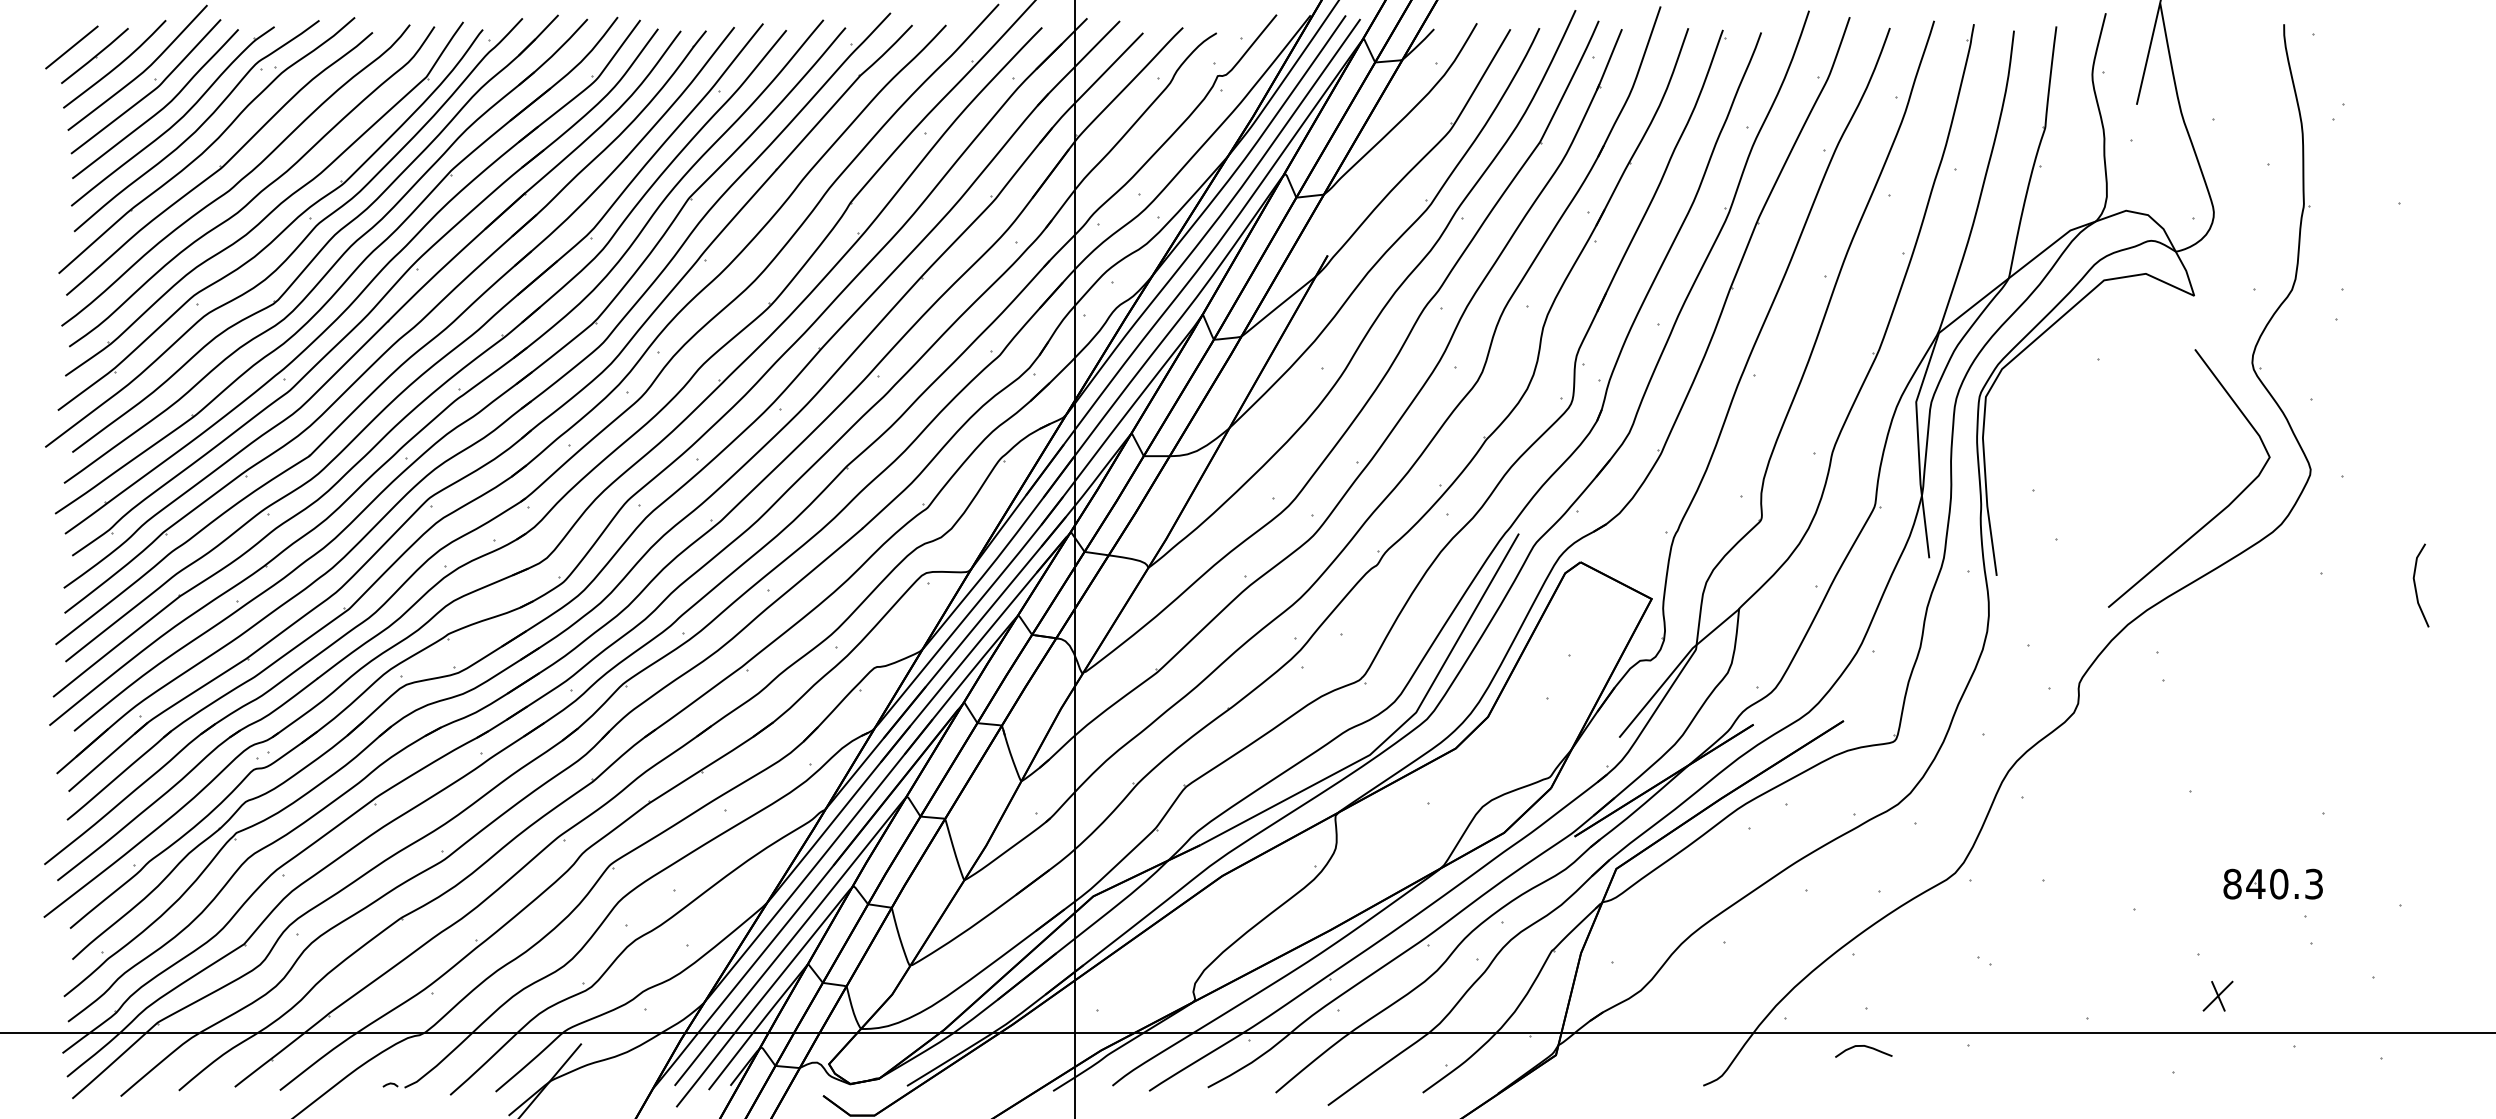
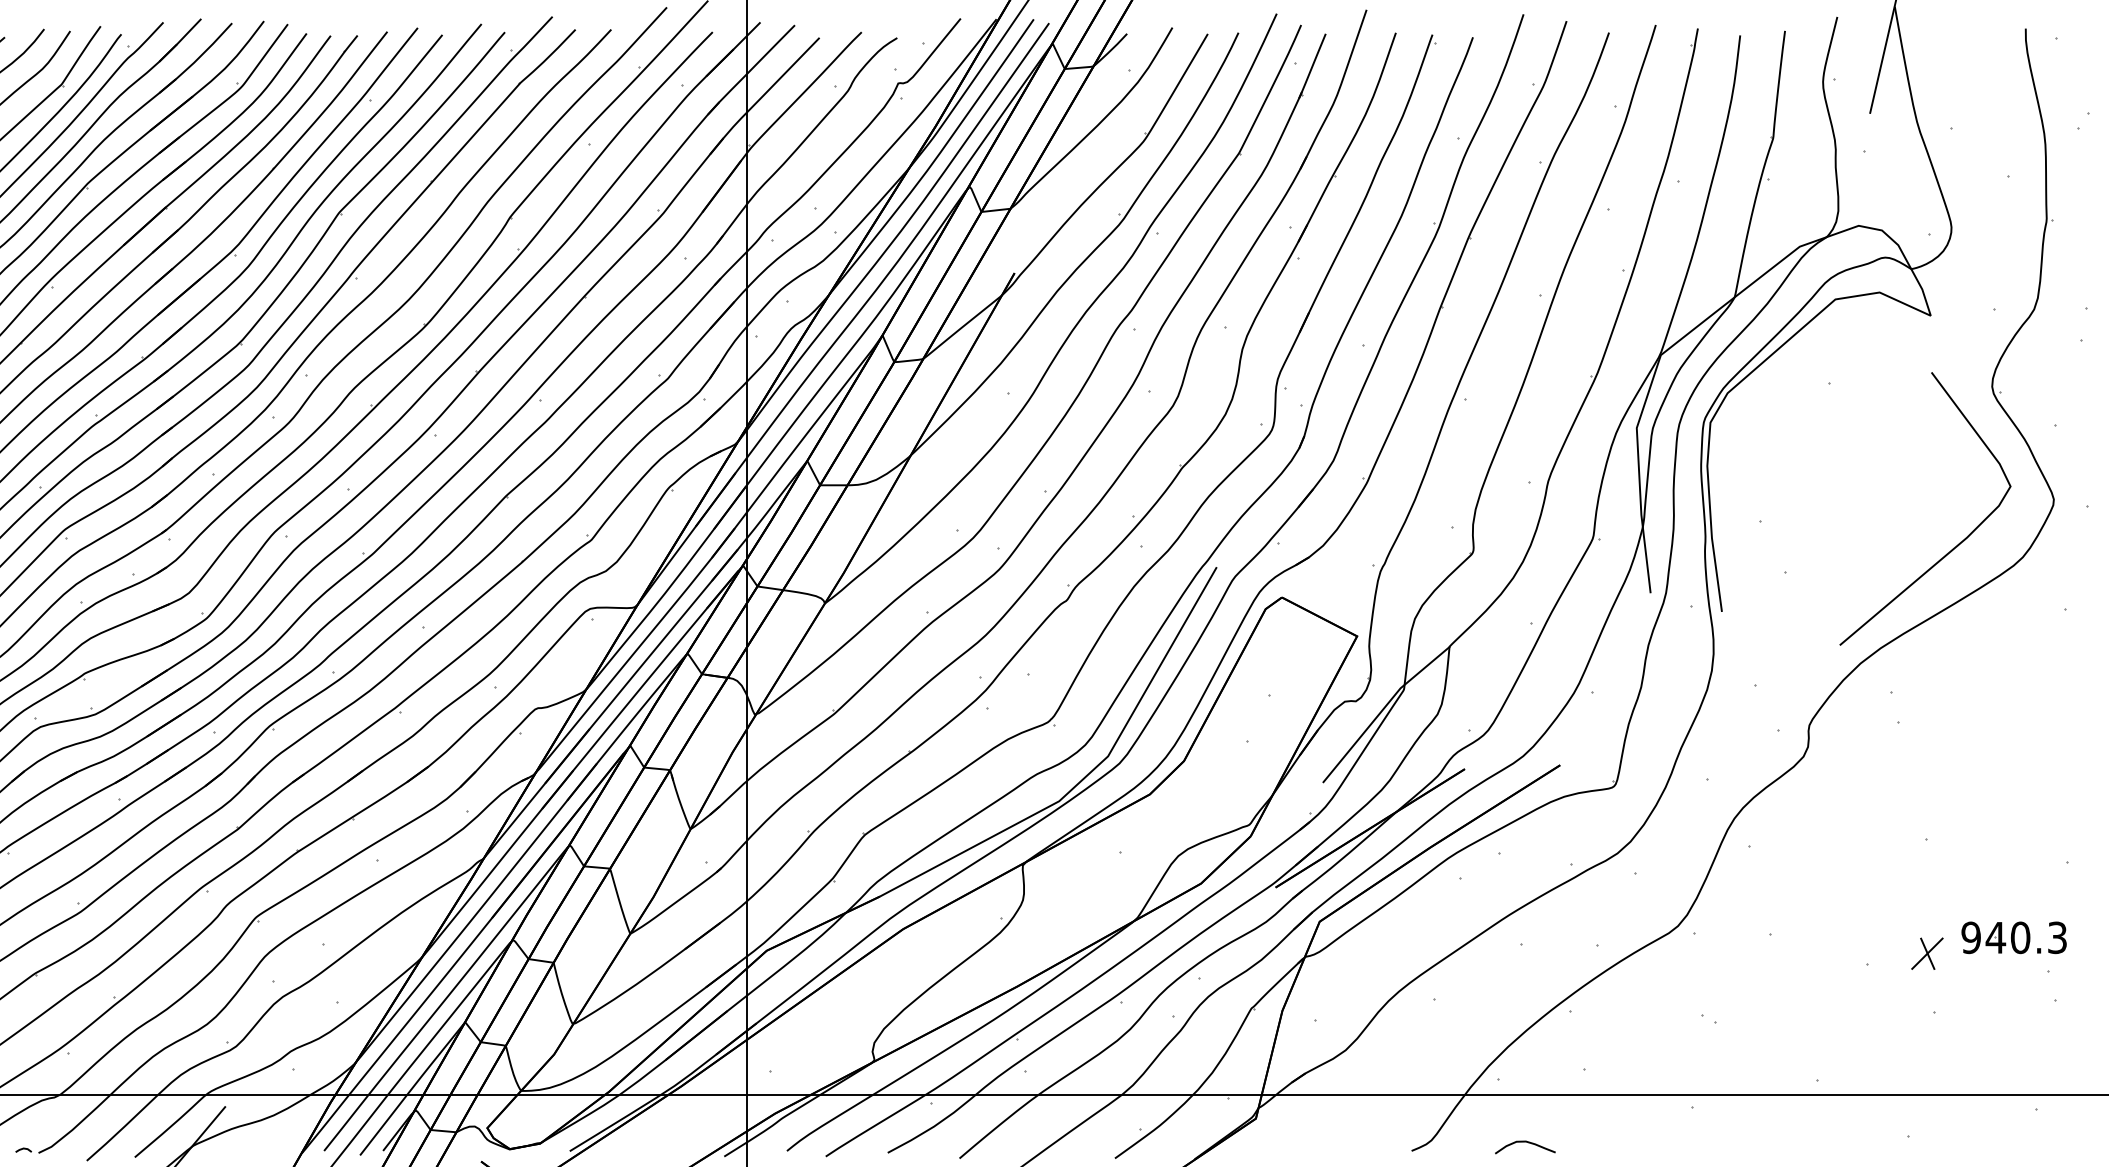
text: (2232, 884) -> (1971, 938), 840.3 -> 940.3
part: (2217, 995) -> (1926, 952), moved
curve: (1865, 1047) -> (1527, 1143), moved

